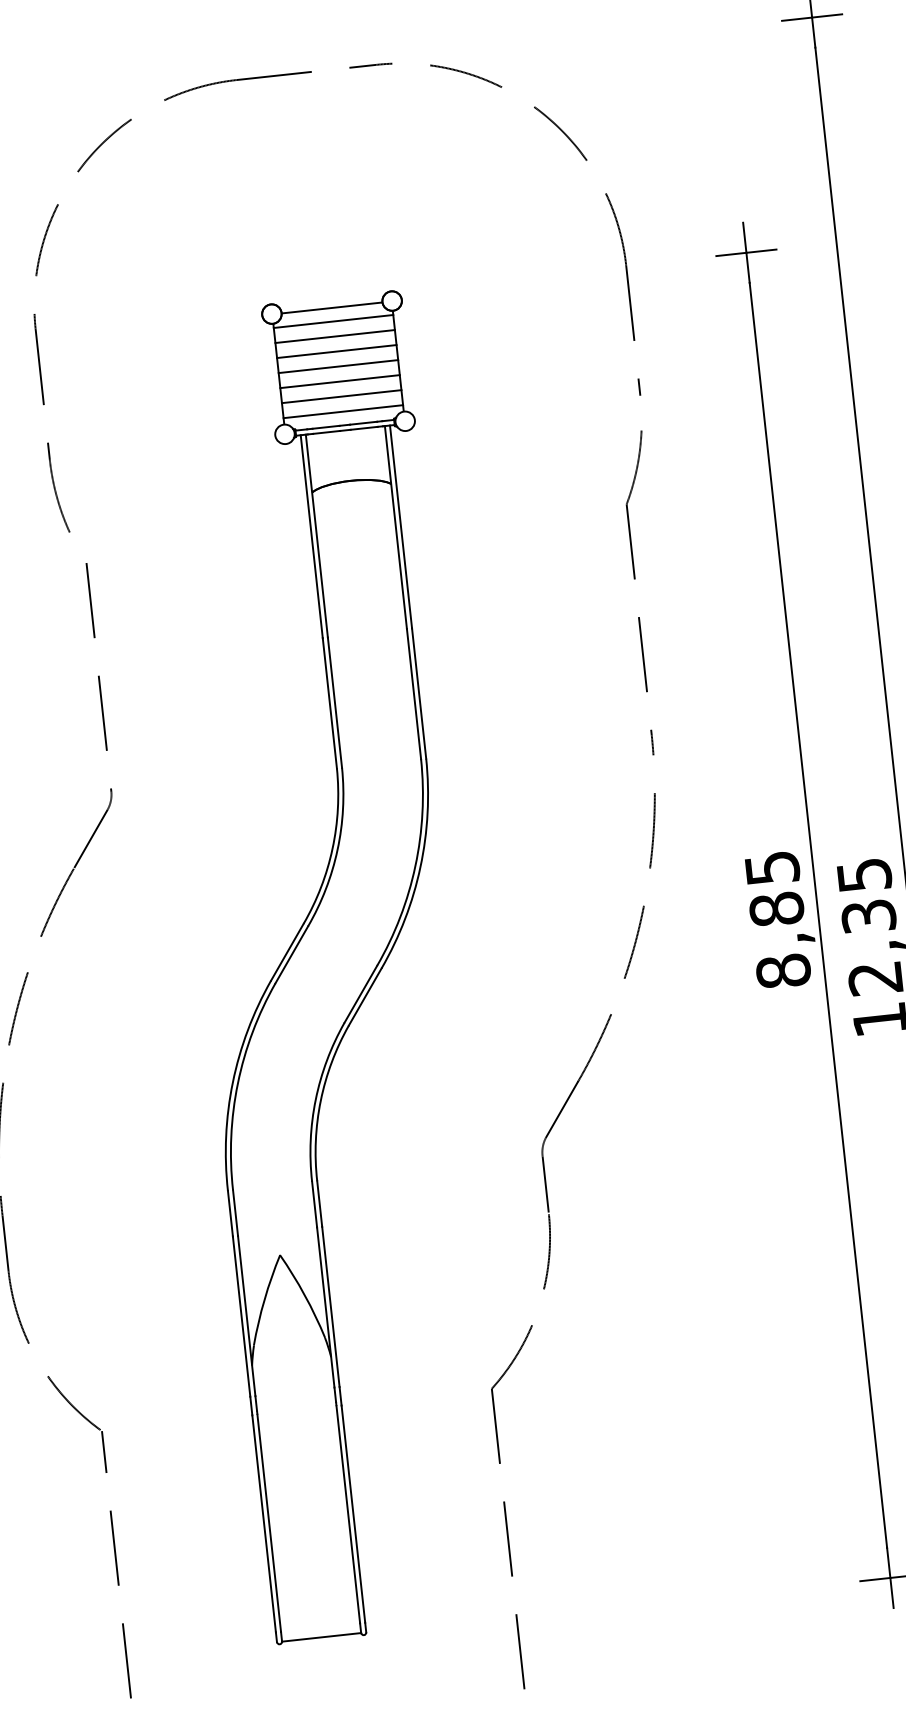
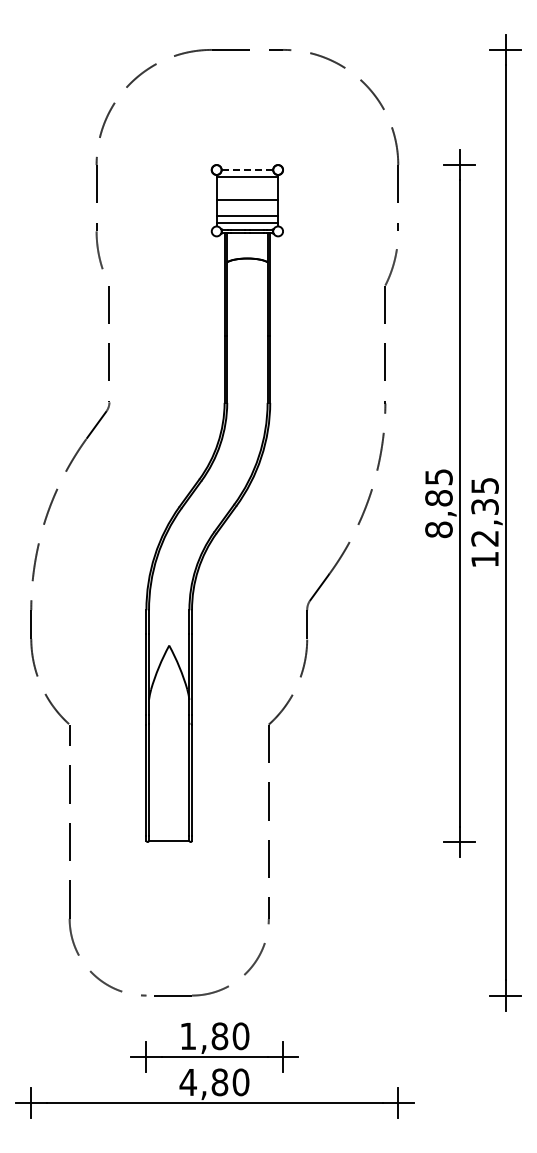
line: (332, 308) -> (247, 170), solid -> dashed
line: (333, 336) -> (246, 184), removed
line: (334, 351) -> (246, 192), removed
line: (338, 381) -> (246, 207), removed

